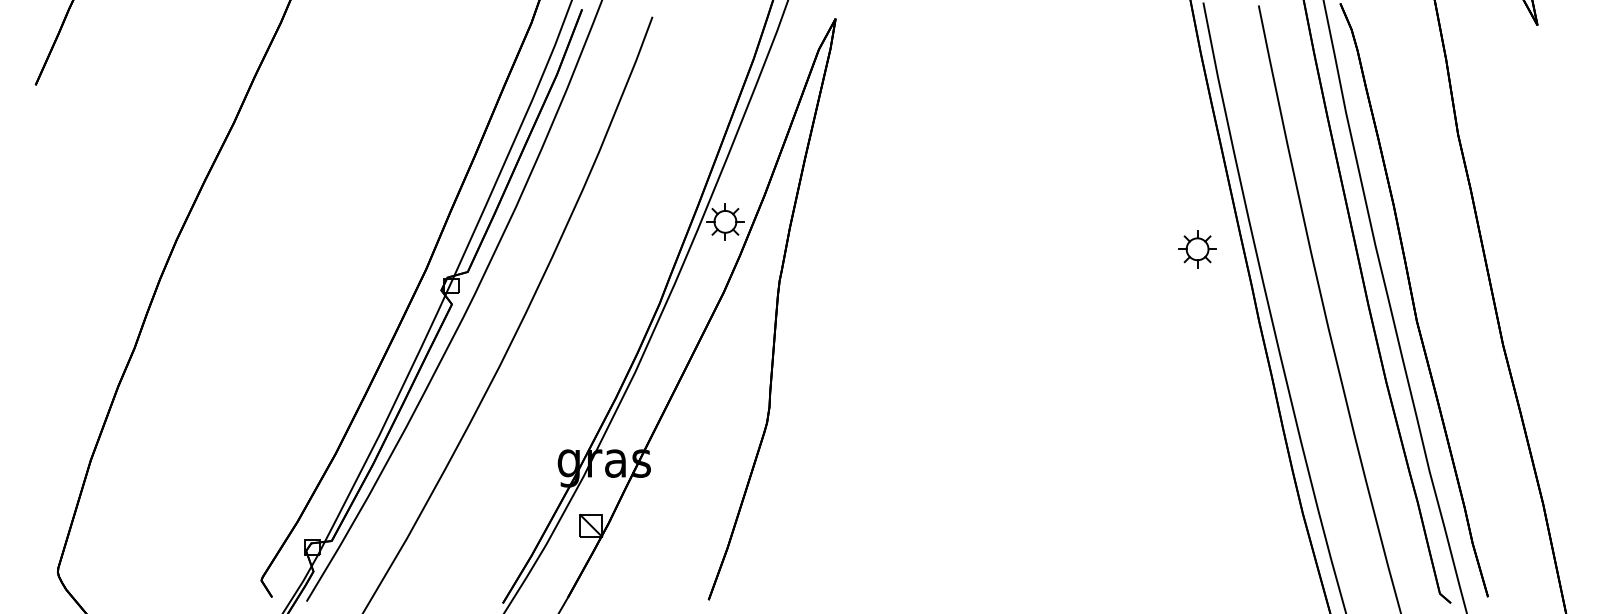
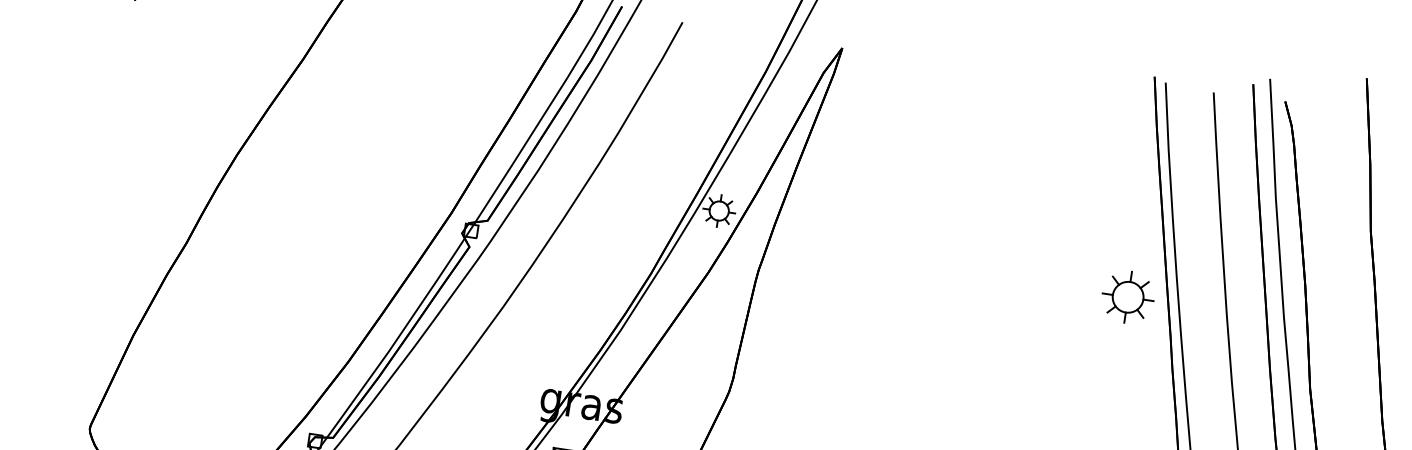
part: (1197, 249) -> (1127, 297), size x1.6

